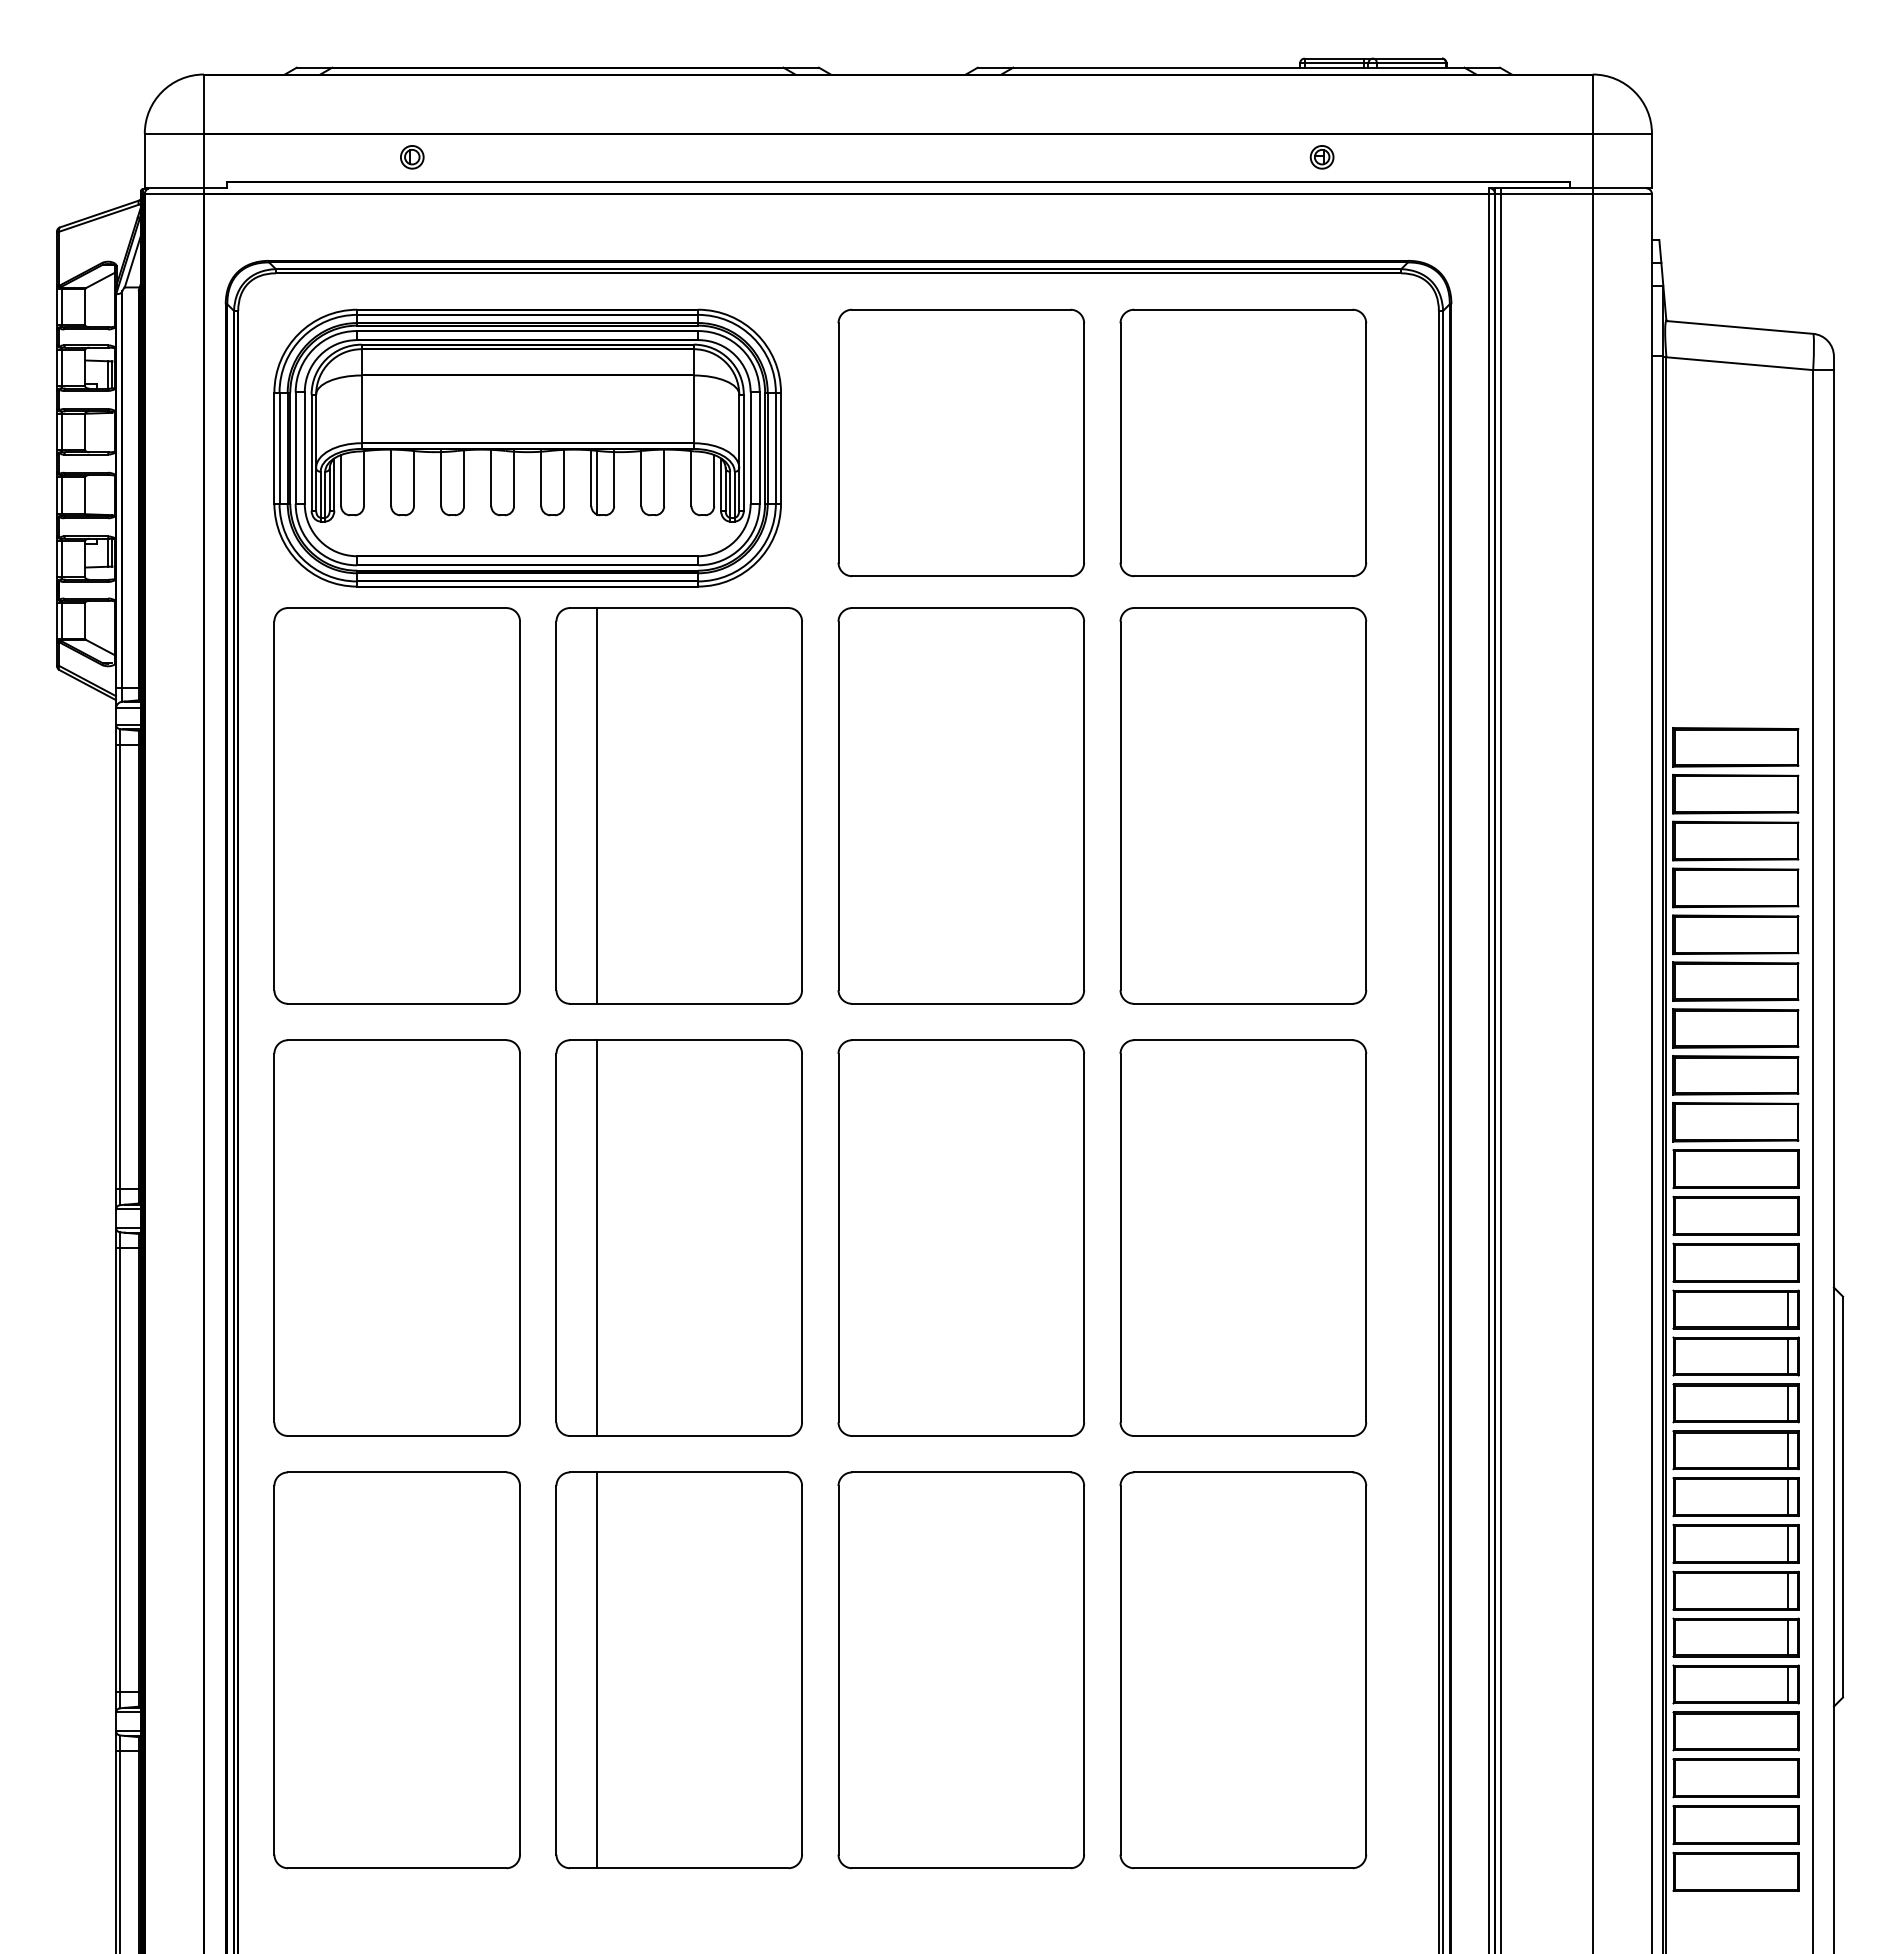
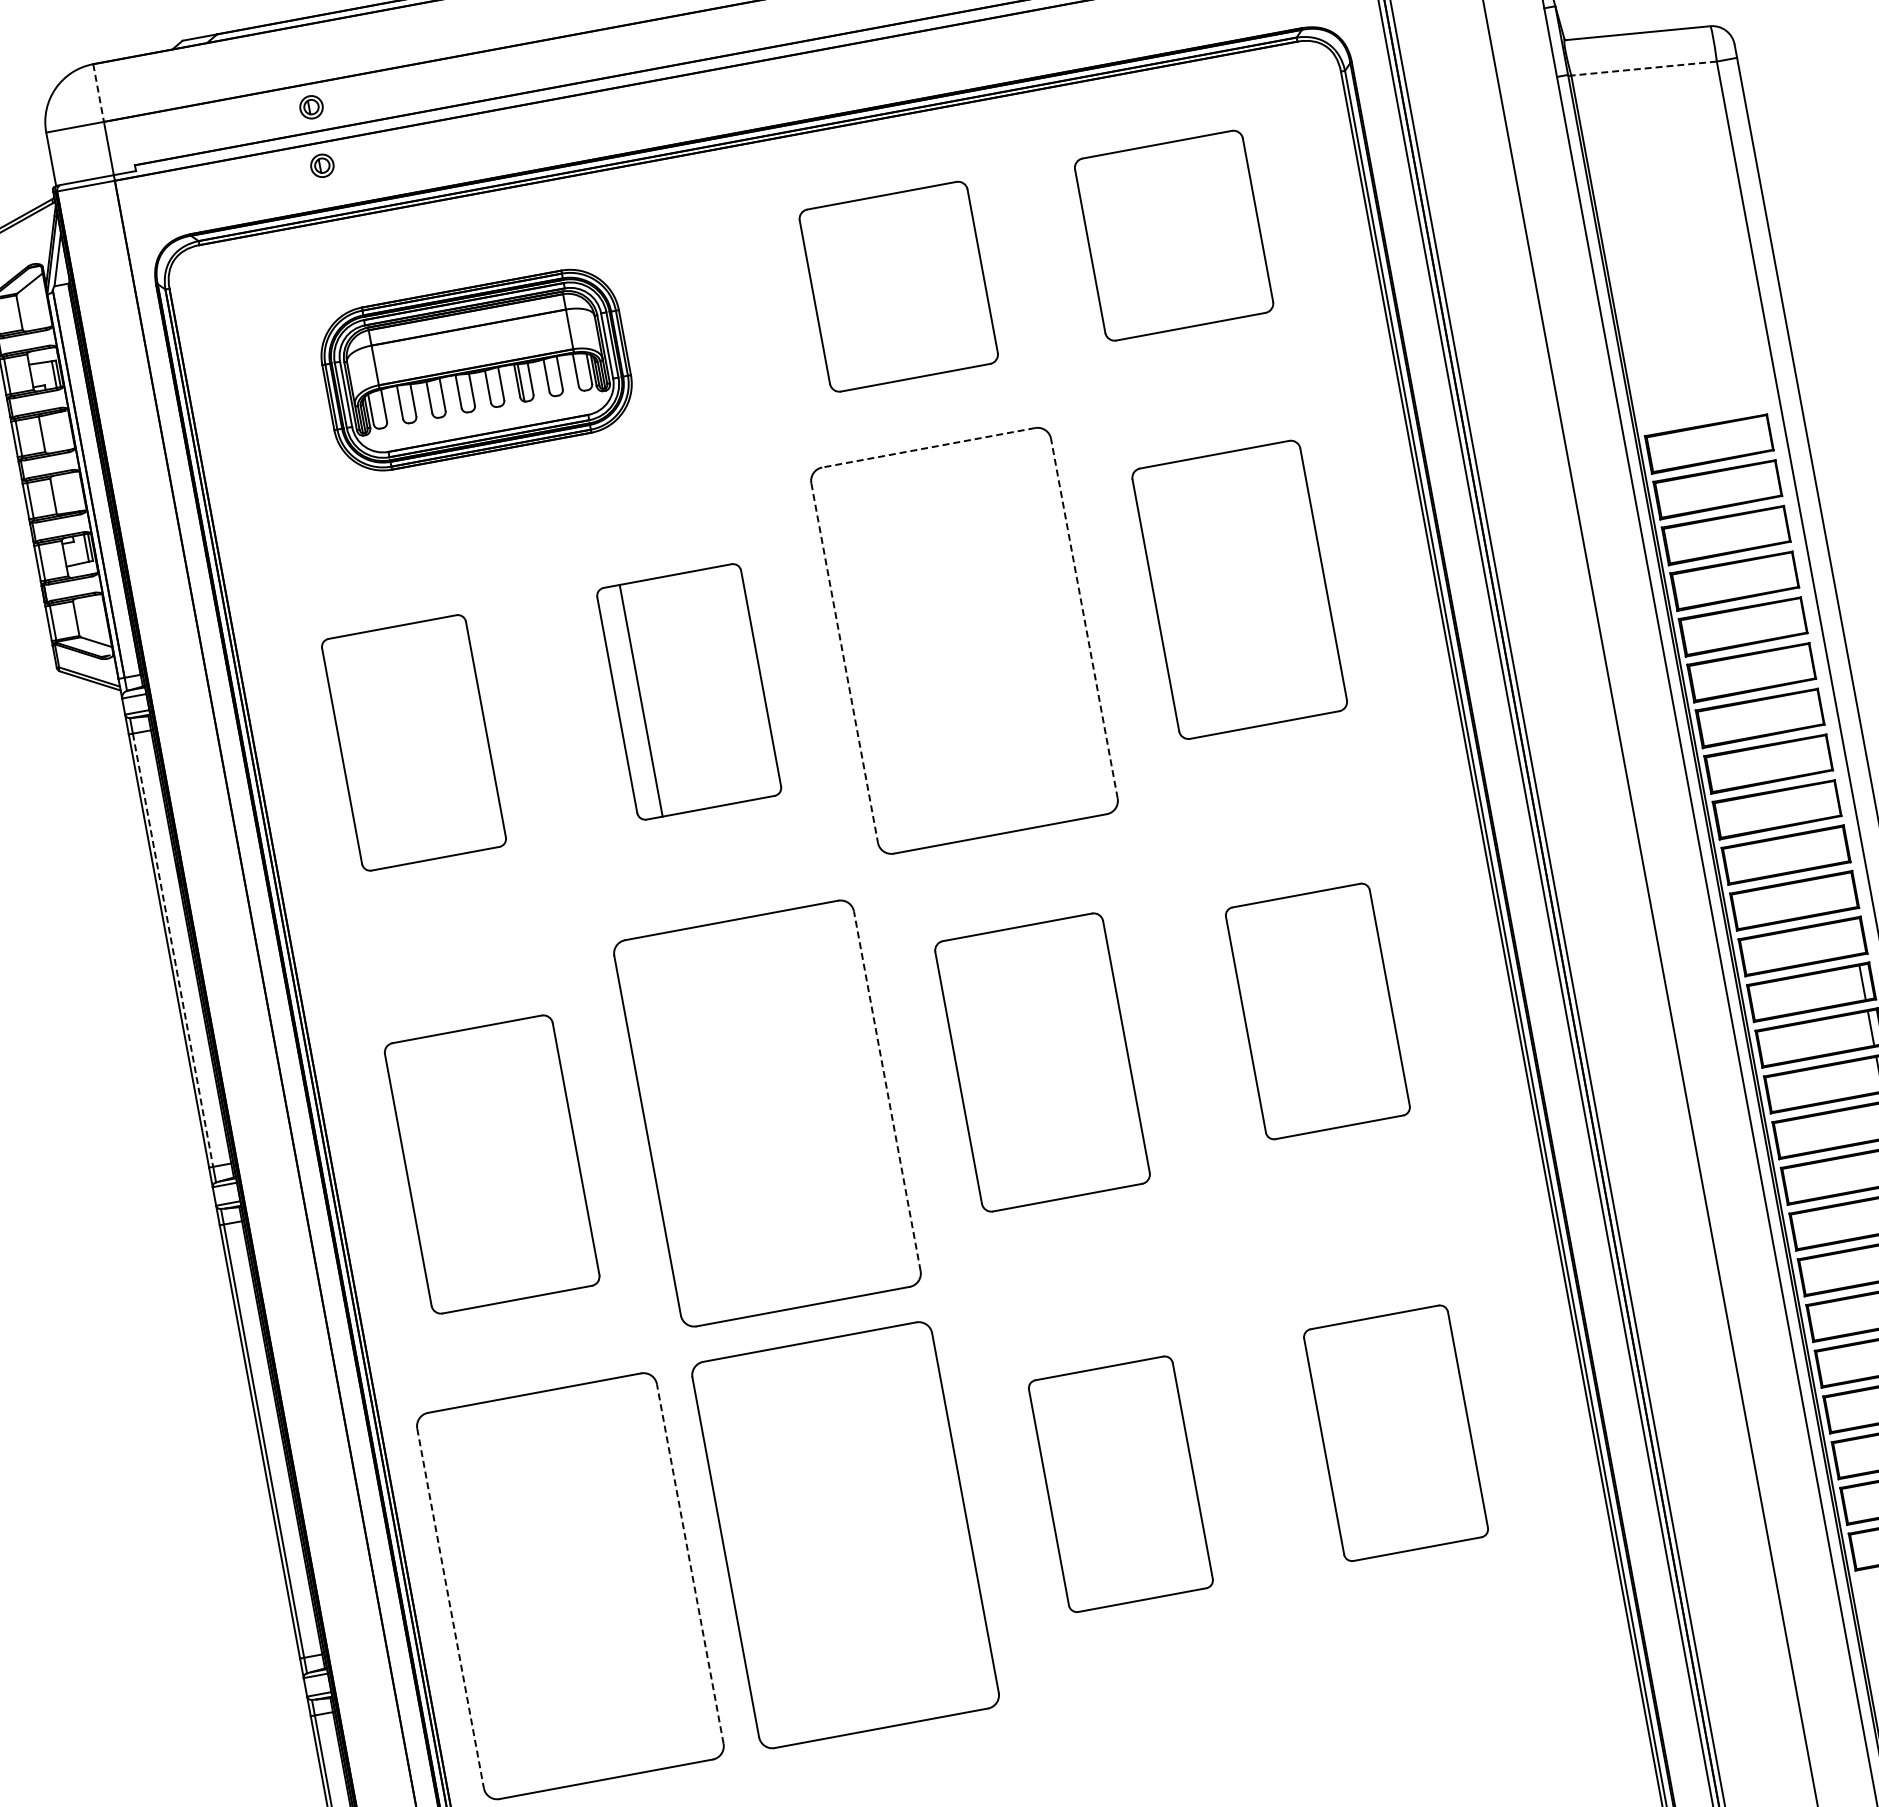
line: (203, 104) -> (98, 93), solid -> dashed
part: (412, 217) -> (322, 165), added
line: (1739, 363) -> (1643, 68), solid -> dashed
part: (960, 442) -> (897, 286), size x0.7
part: (1243, 442) -> (1174, 235), size x0.7
part: (527, 447) -> (476, 369), size x0.6
line: (960, 608) -> (928, 448), solid -> dashed
part: (396, 805) -> (413, 742), size x0.6
part: (678, 805) -> (688, 691), size x0.6
line: (1084, 805) -> (1084, 618), solid -> dashed
part: (1243, 805) -> (1239, 589), size x0.7
line: (838, 806) -> (844, 663), solid -> dashed
line: (120, 967) -> (173, 950), solid -> dashed
part: (396, 1237) -> (491, 1164), size x0.7
line: (802, 1237) -> (887, 1090), solid -> dashed
part: (960, 1237) -> (1041, 1062), size x0.7
part: (1243, 1237) -> (1317, 1010), size x0.6
line: (597, 1238) -> (687, 1128), removed
line: (520, 1669) -> (690, 1563), solid -> dashed
line: (274, 1670) -> (450, 1608), solid -> dashed
line: (597, 1670) -> (765, 1550), removed
part: (961, 1670) -> (1121, 1484), size x0.6
part: (1243, 1670) -> (1396, 1433), size x0.6

